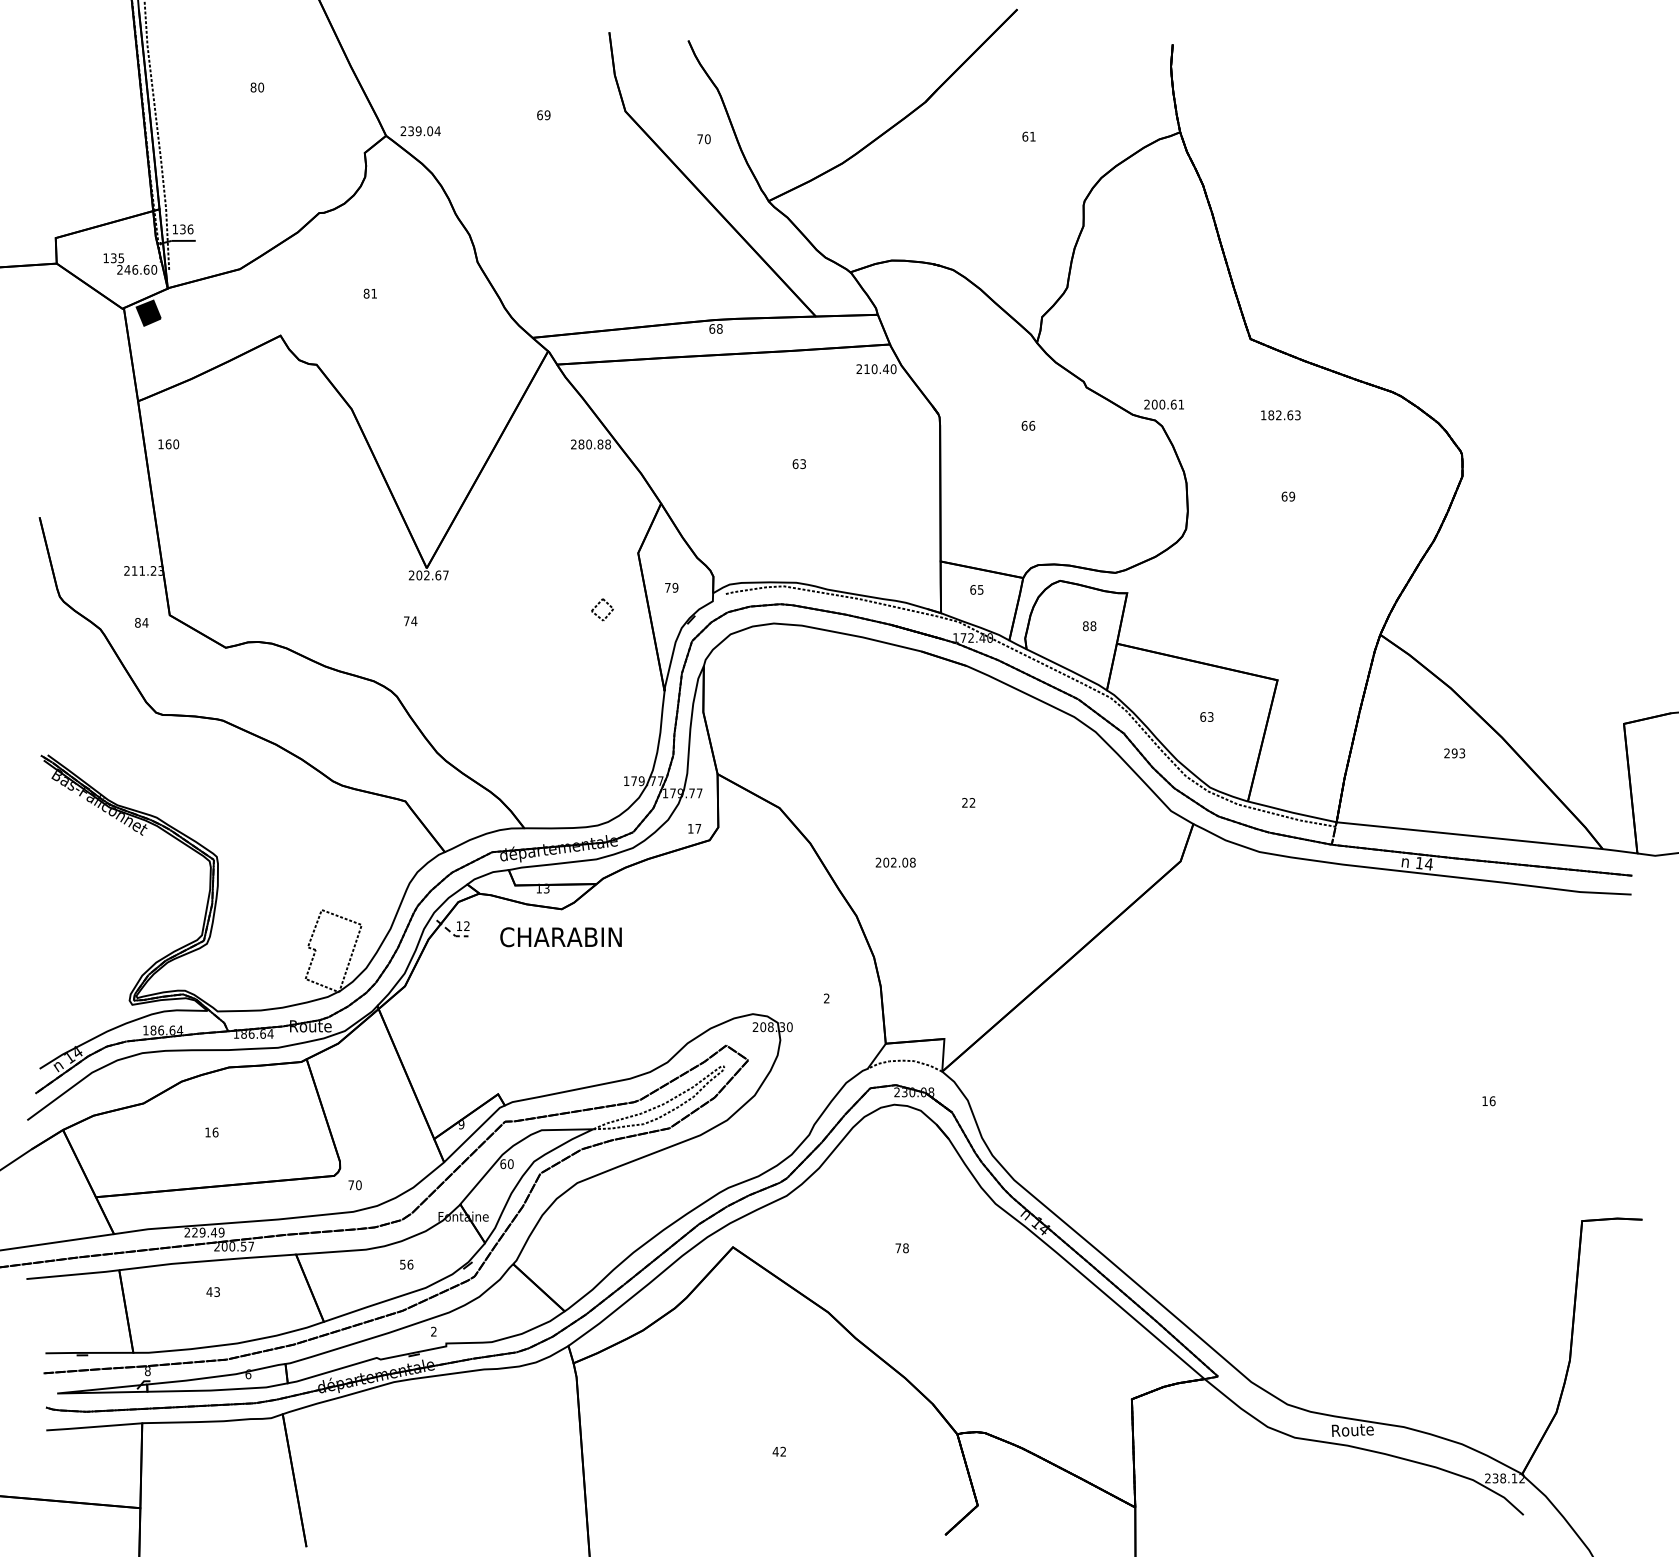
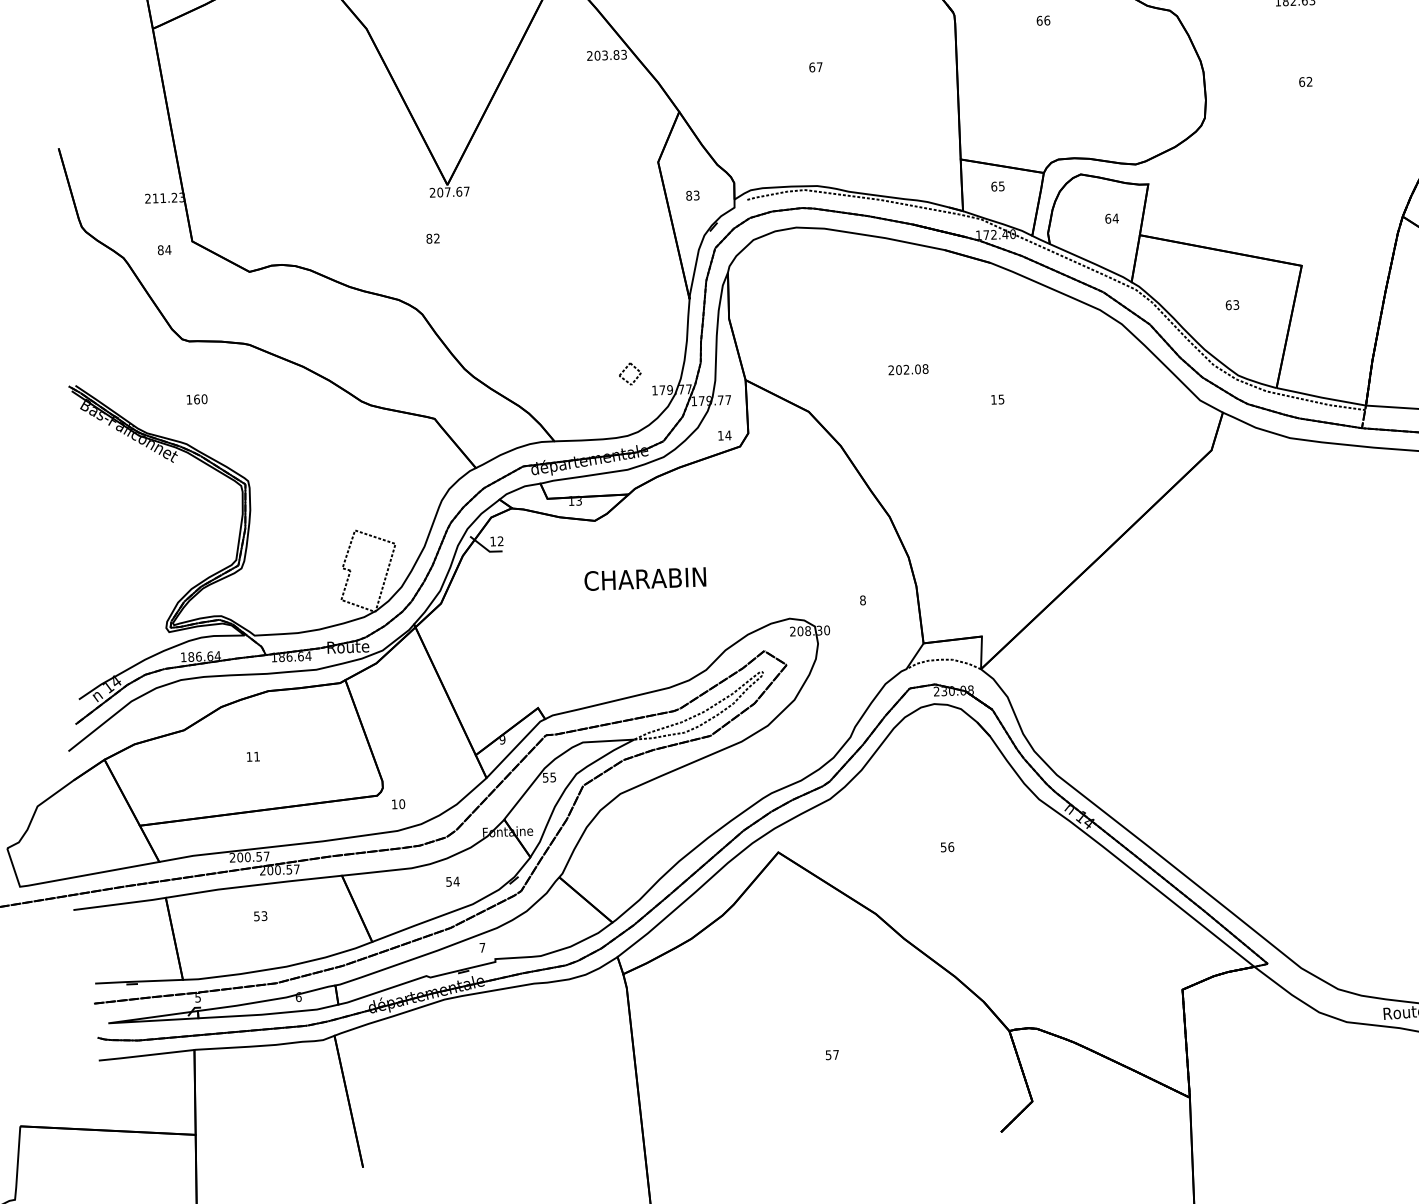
text: (168, 444) -> (196, 399), moved
text: (594, 444) -> (610, 55), 280.88 -> 203.83
text: (802, 464) -> (819, 67), 63 -> 67
text: (1292, 496) -> (1309, 81), 69 -> 62
text: (426, 575) -> (447, 192), 202.67 -> 207.67
text: (671, 587) -> (692, 195), 79 -> 83
part: (602, 609) -> (630, 373), moved
text: (410, 621) -> (433, 238), 74 -> 82
text: (1089, 626) -> (1111, 218), 88 -> 64
text: (968, 802) -> (997, 399), 22 -> 15
text: (698, 828) -> (728, 435), 17 -> 14
text: (895, 862) -> (908, 369), moved
line: (451, 933) -> (485, 549), dashed -> solid
text: (560, 937) -> (644, 579), moved
text: (826, 998) -> (862, 600), 2 -> 8
text: (215, 1132) -> (256, 756), 16 -> 11
text: (506, 1164) -> (548, 778), 60 -> 55
text: (350, 1185) -> (393, 804), 70 -> 10
text: (208, 1232) -> (253, 856), 229.49 -> 200.57
text: (901, 1248) -> (946, 847), 78 -> 56
text: (410, 1264) -> (456, 881), 56 -> 54
text: (209, 1291) -> (256, 915), 43 -> 53
text: (433, 1331) -> (482, 947), 2 -> 7
text: (147, 1371) -> (197, 998), 8 -> 5
text: (779, 1451) -> (832, 1054), 42 -> 57

